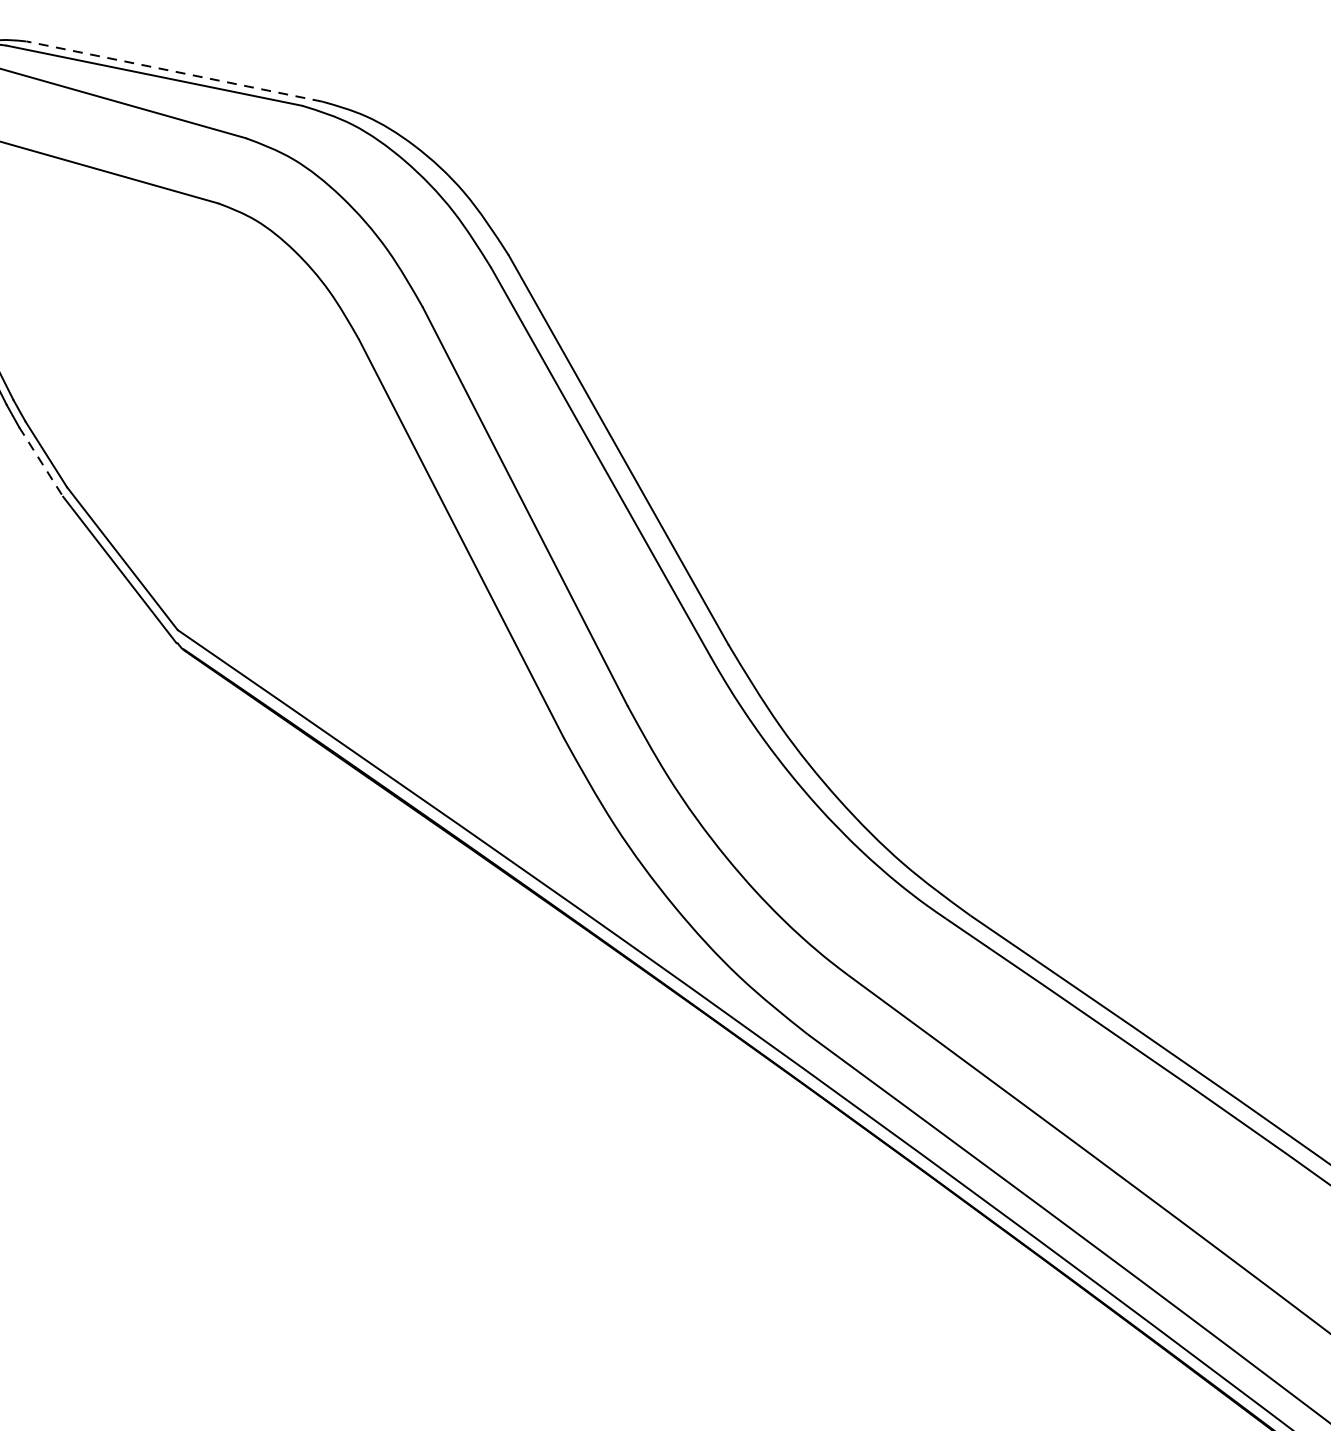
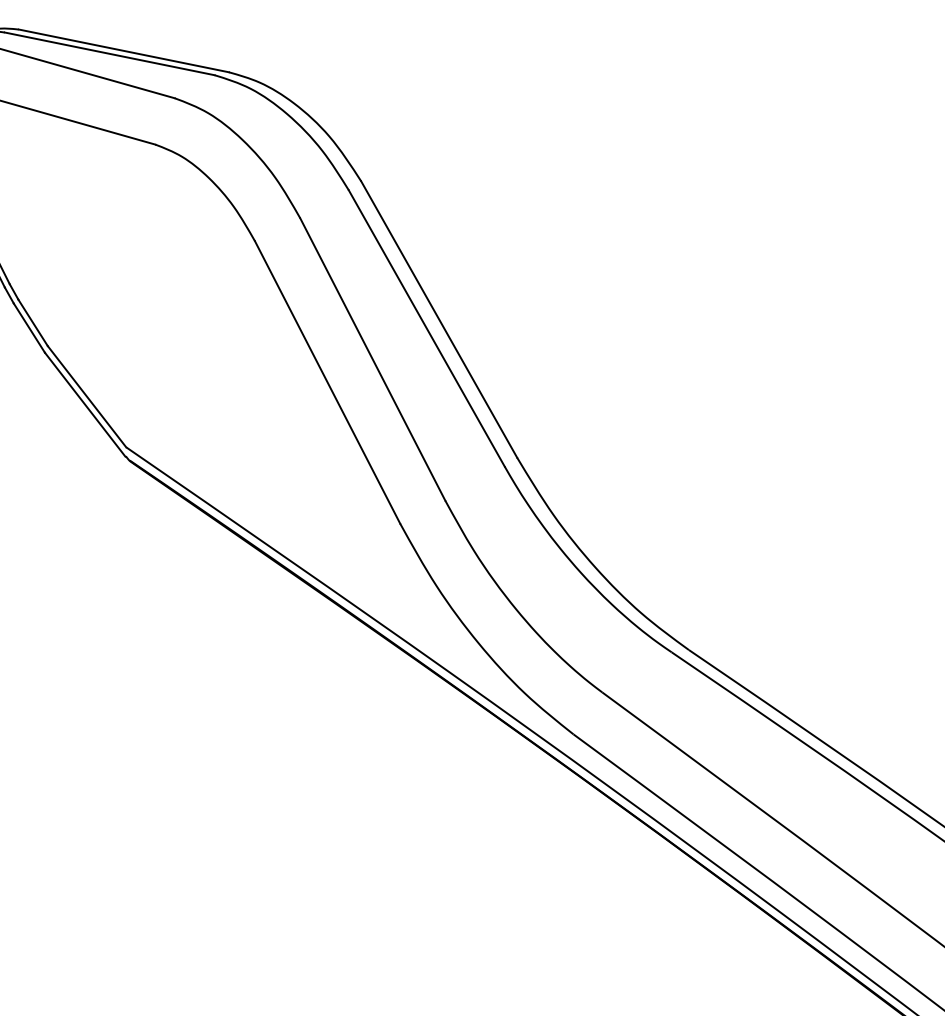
line: (173, 70) -> (123, 50), dashed -> solid
line: (41, 462) -> (29, 328), dashed -> solid

